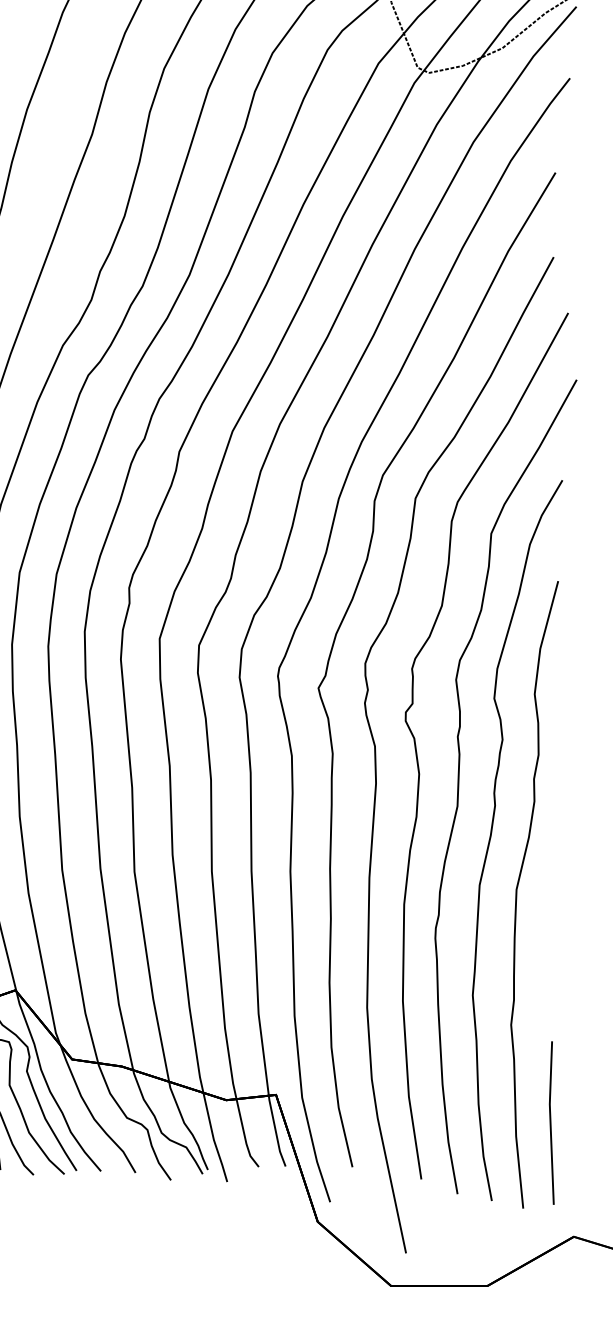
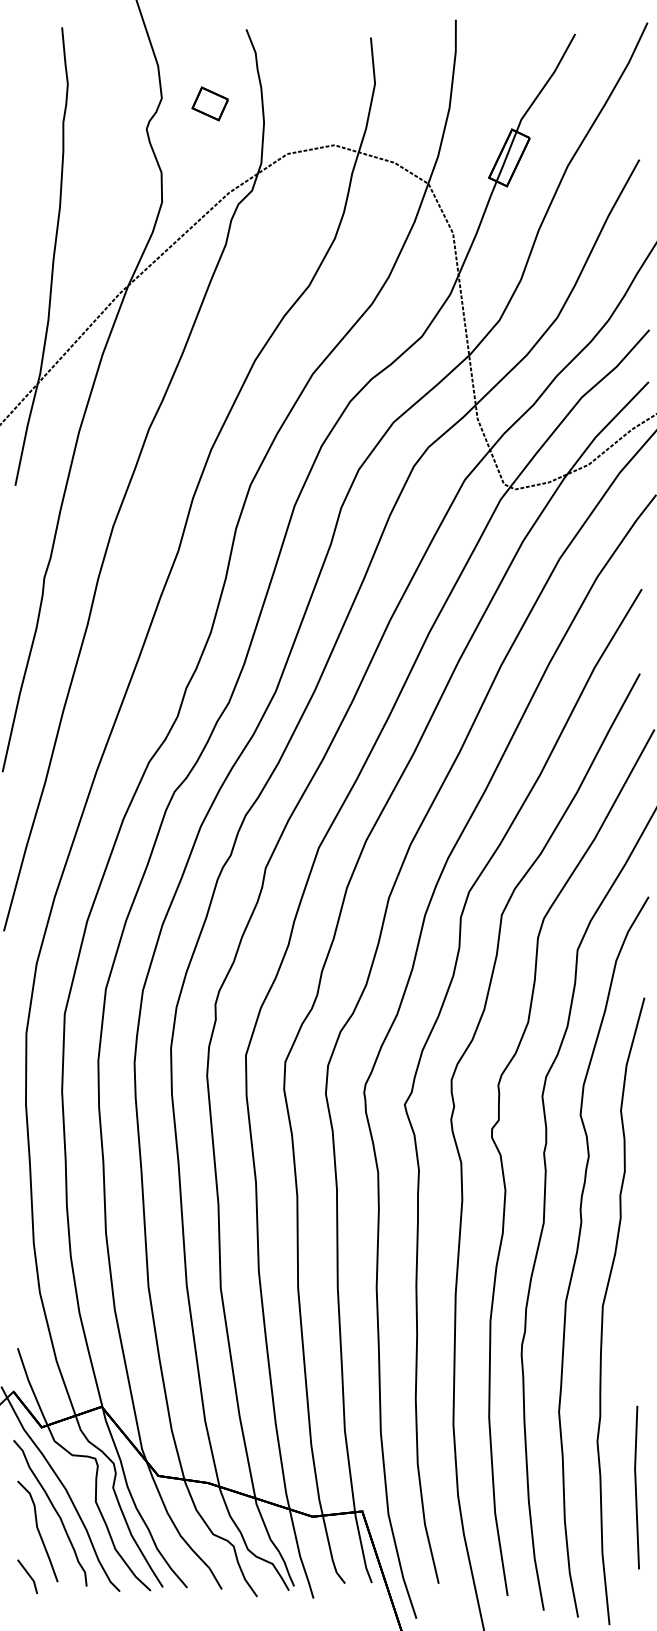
line: (551, 1122) -> (636, 1487), moved

